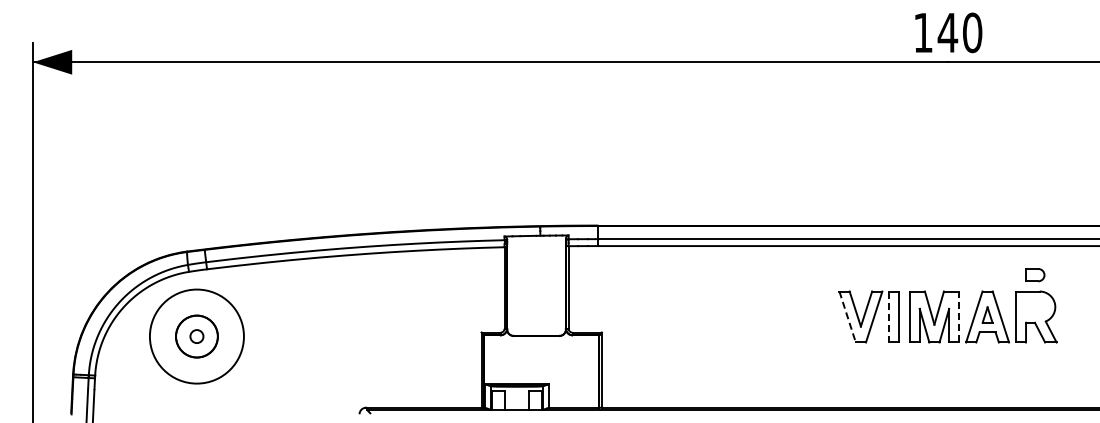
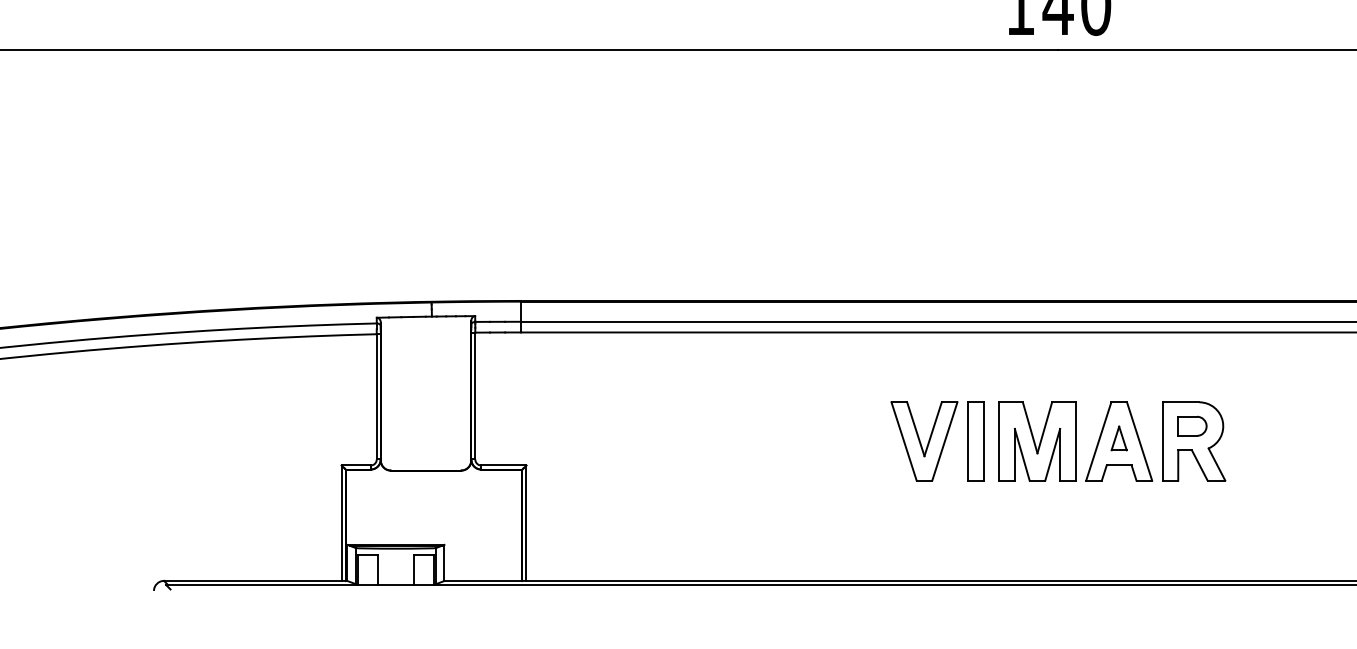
part: (1035, 275) -> (1192, 426), moved
line: (847, 316) -> (903, 440), dashed -> solid
line: (959, 316) -> (1075, 440), dashed -> solid
line: (889, 317) -> (968, 442), dashed -> solid

